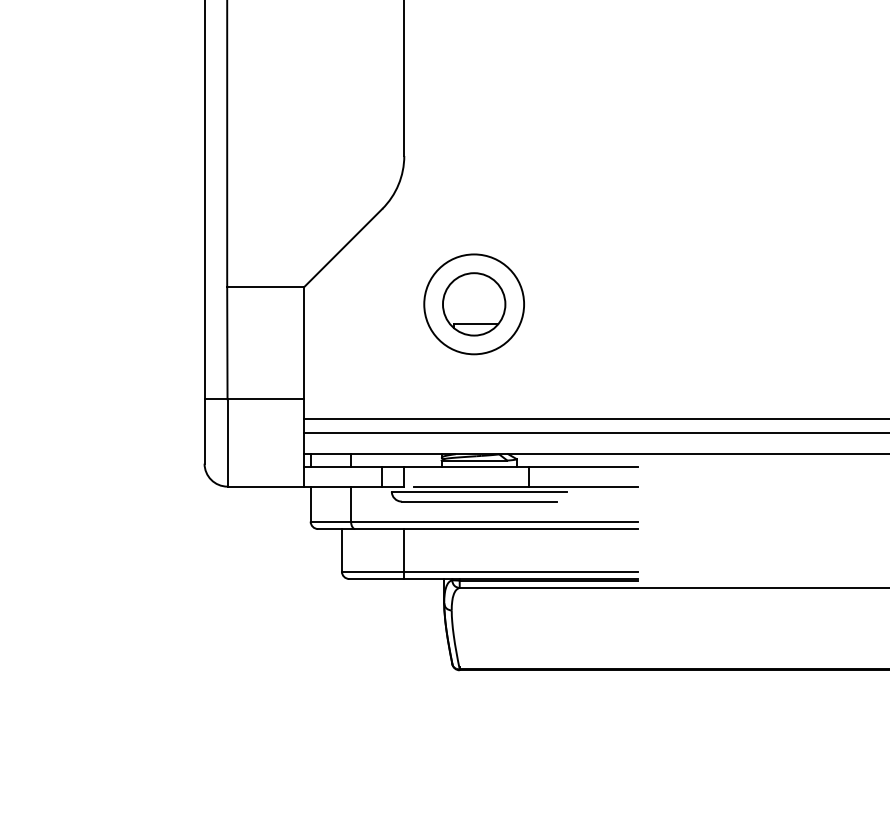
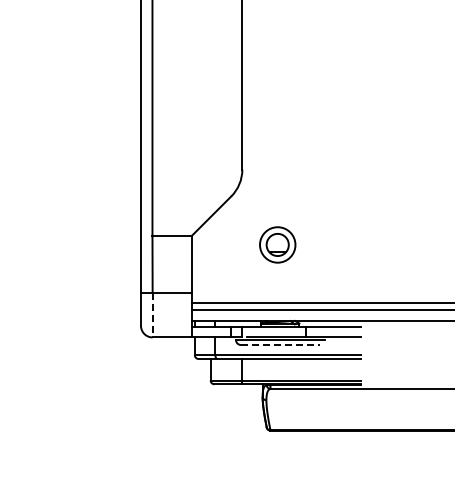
part: (473, 303) -> (277, 244), size x0.7
line: (227, 443) -> (152, 315), solid -> dashed
line: (479, 502) -> (280, 345), solid -> dashed

